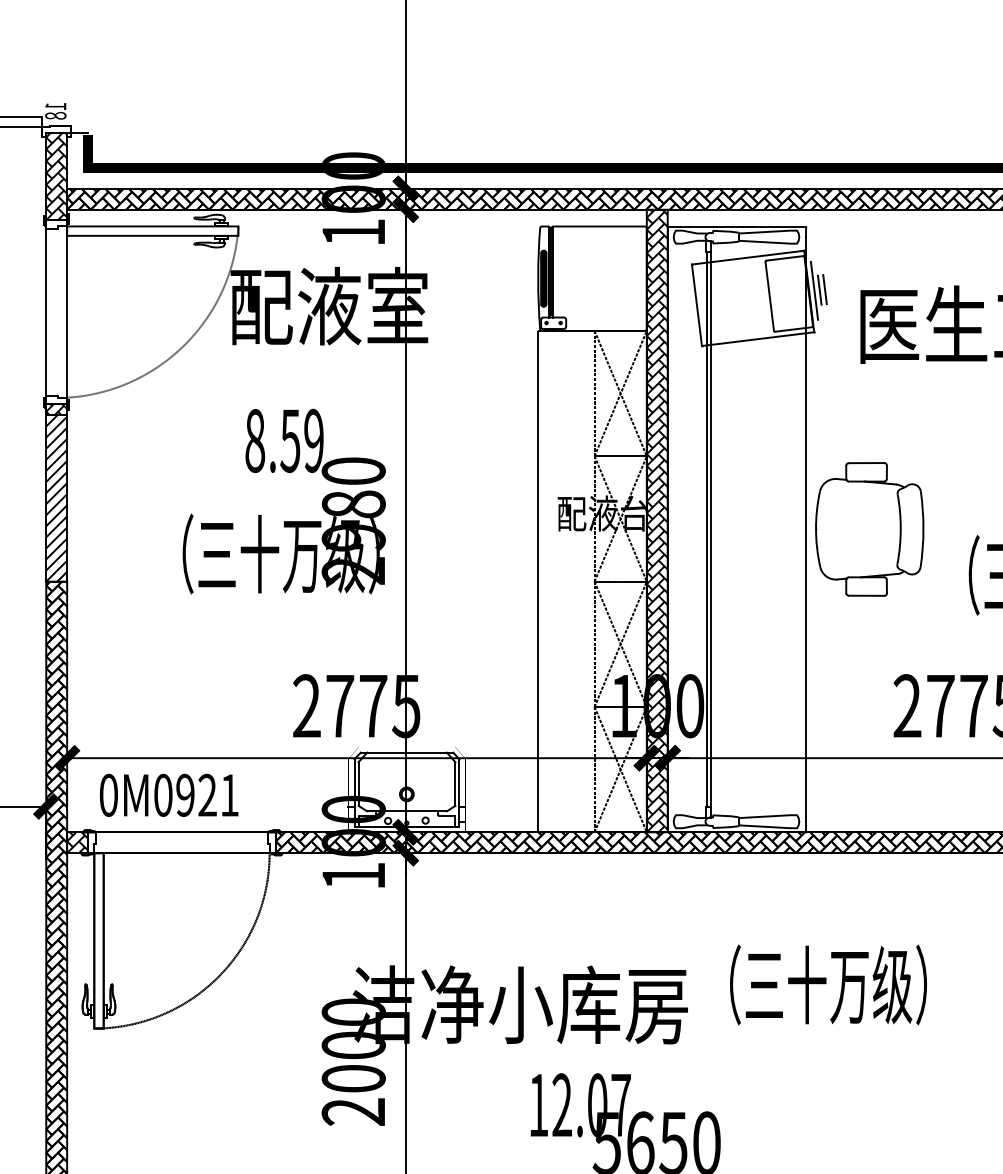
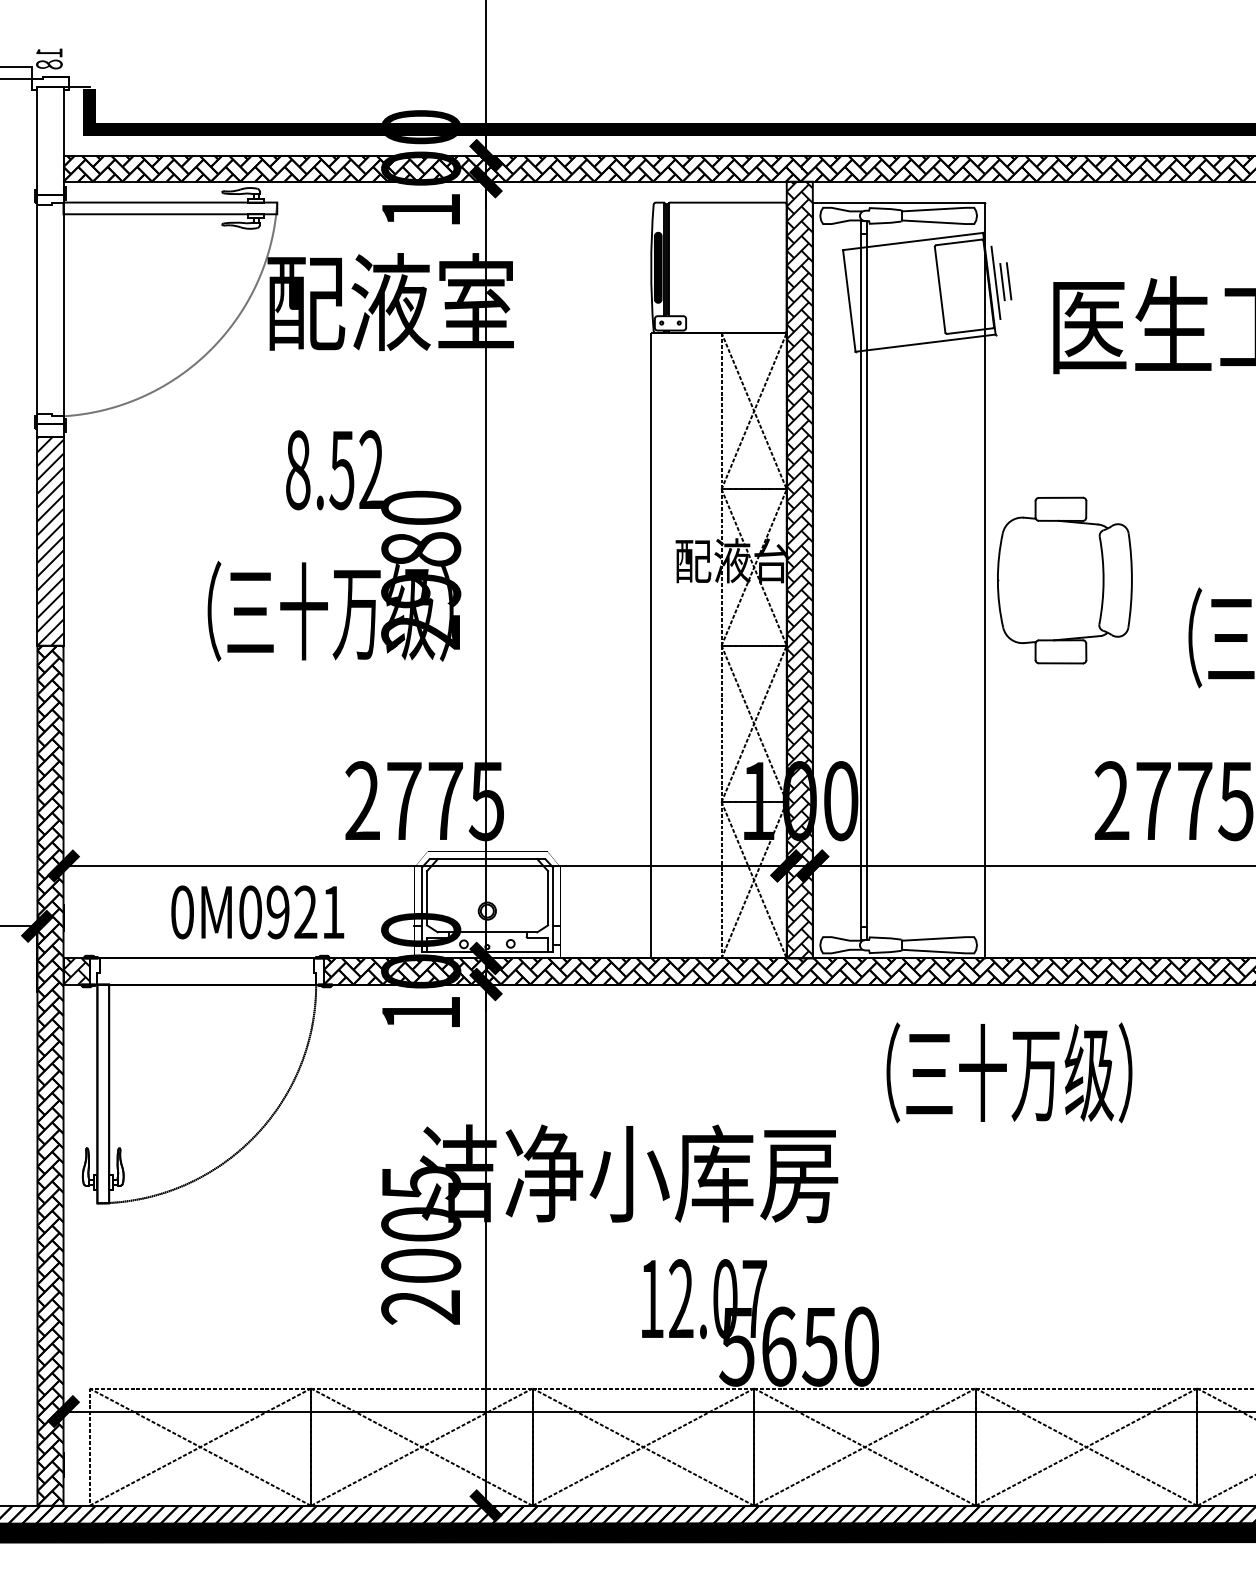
hatch: (56, 176) -> (50, 140), removed
hatch: (56, 409) -> (50, 430), removed
text: (313, 441) -> (371, 470), 8.59 -> 8.52
text: (168, 795) -> (257, 912), moved
text: (828, 984) -> (1009, 1072), moved
text: (354, 1012) -> (421, 1183), 2000 -> 2005

